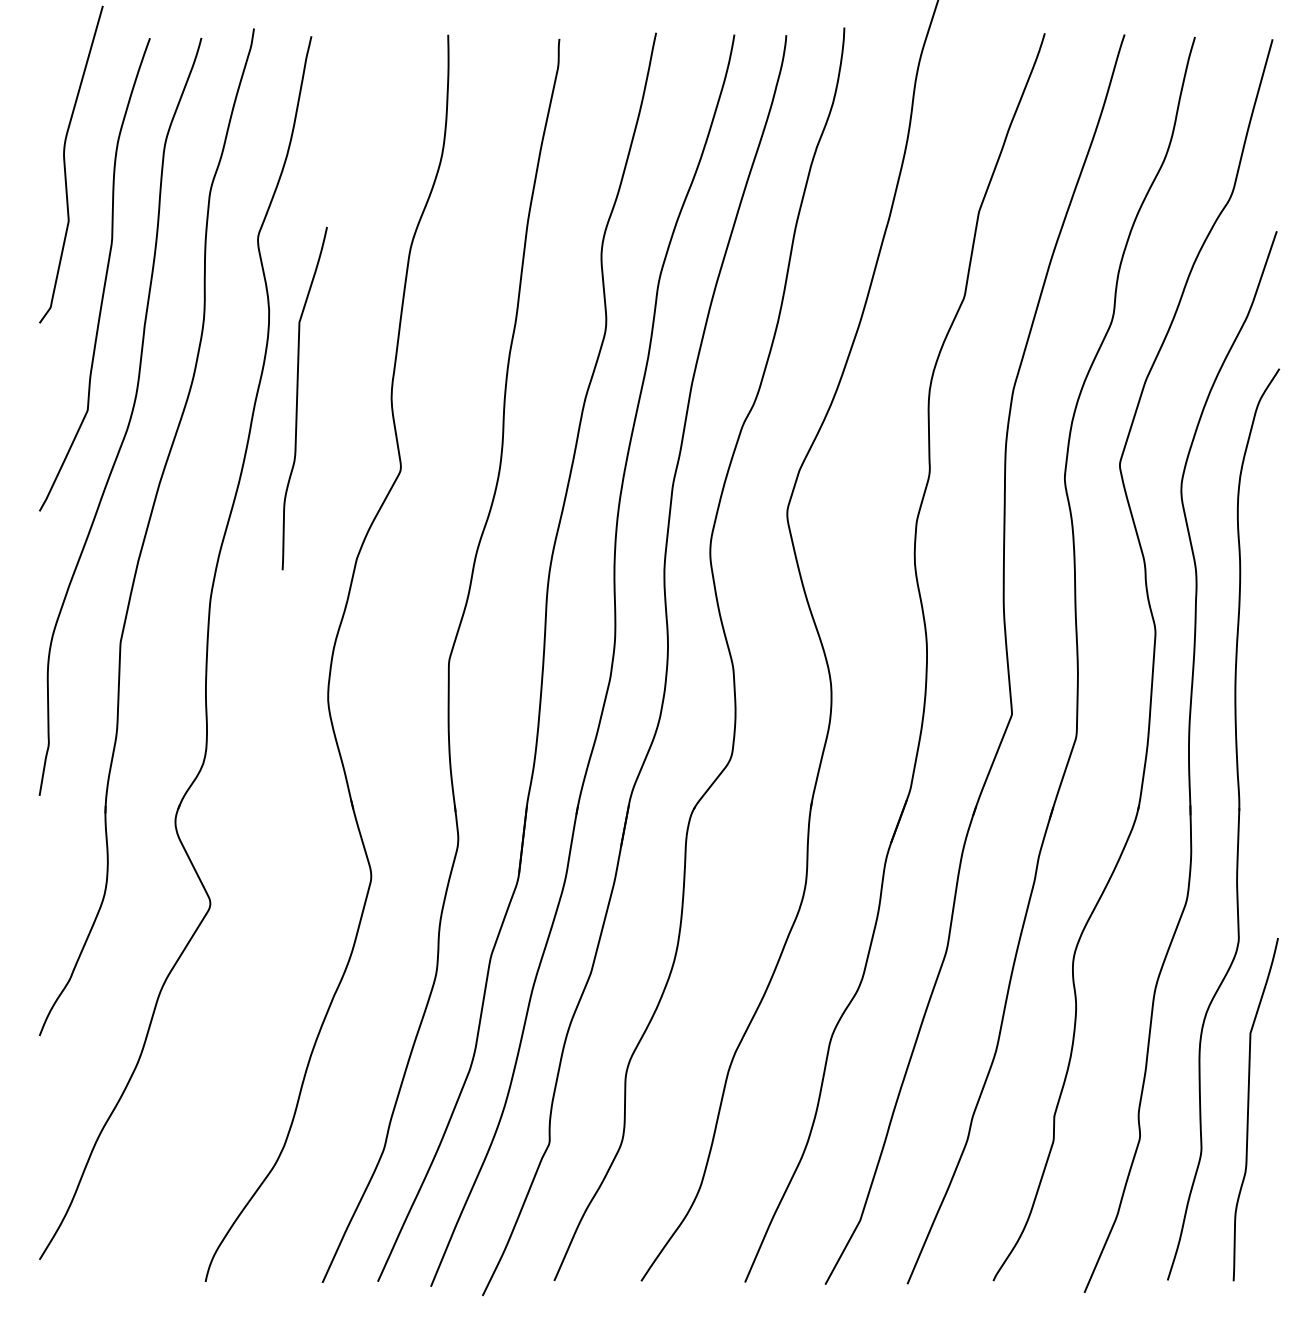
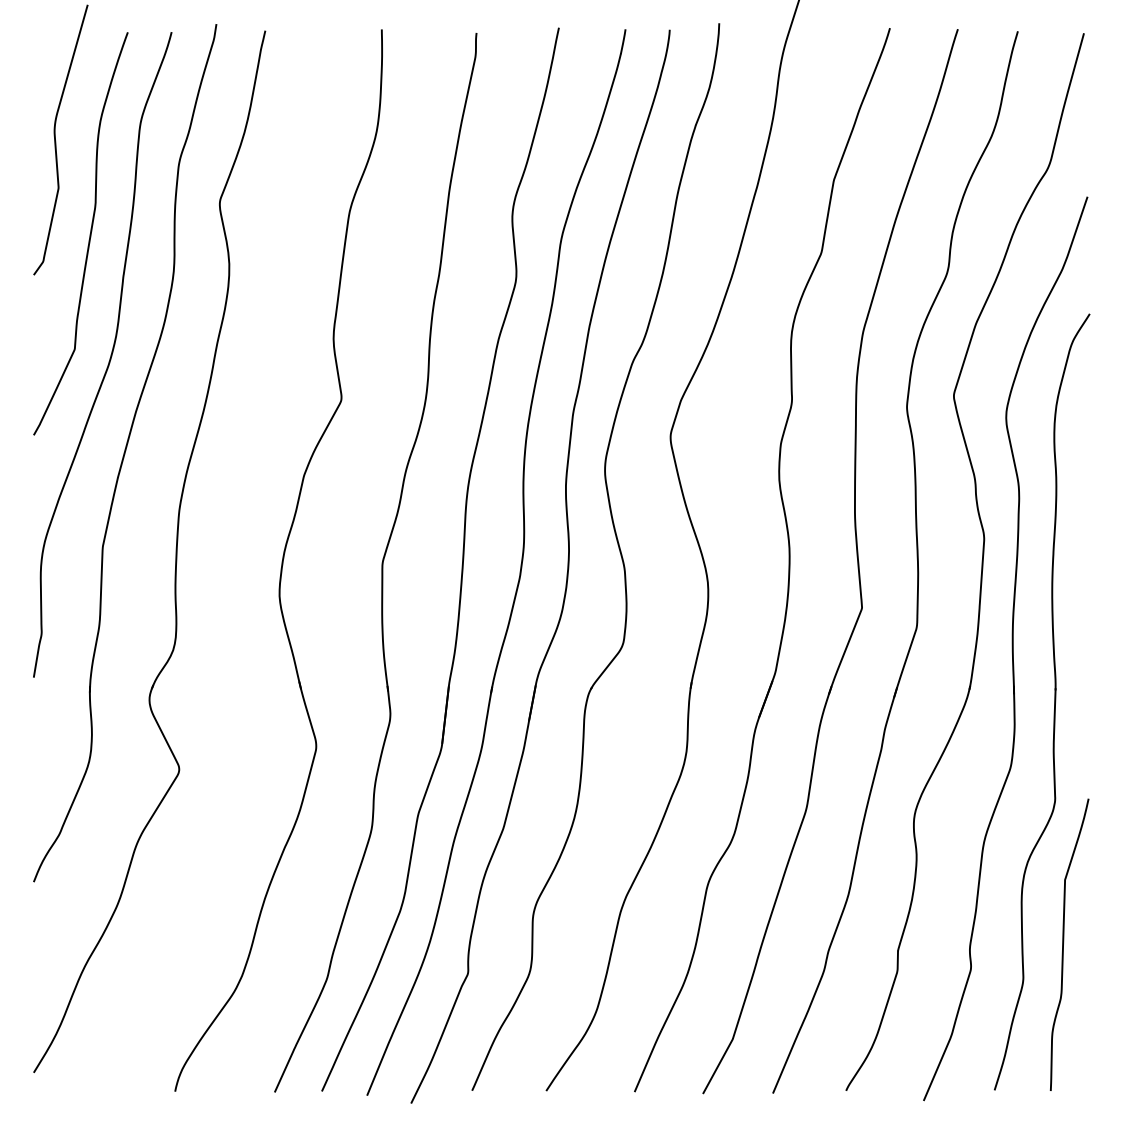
curve: (298, 396) -> (254, 337), removed

